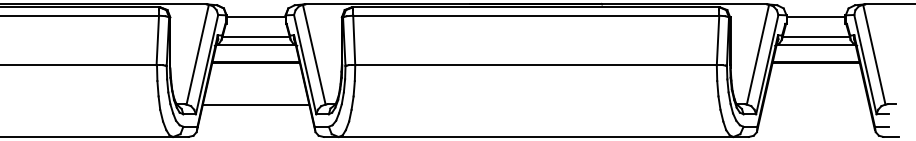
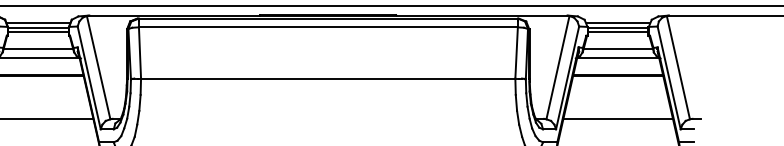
line: (255, 11) -> (37, 22), added
line: (816, 11) -> (618, 22), added
line: (255, 20) -> (37, 32), added
line: (815, 20) -> (617, 32), added
line: (816, 104) -> (618, 119), added

